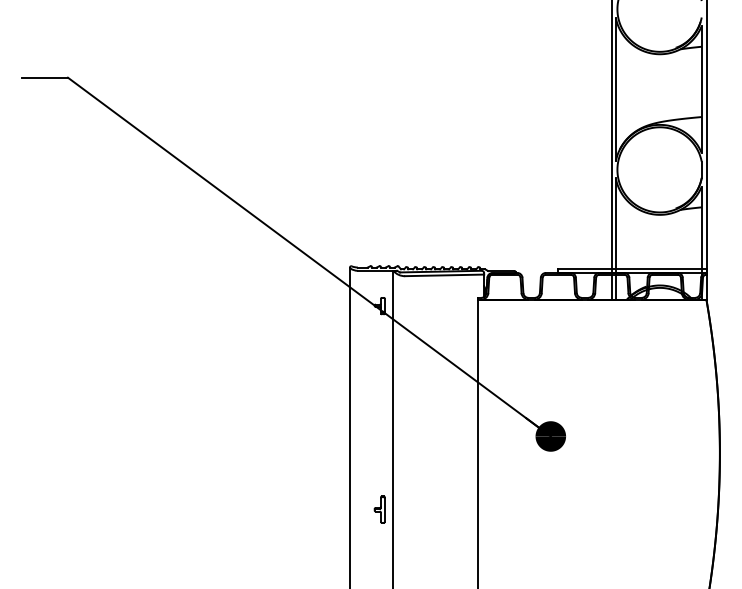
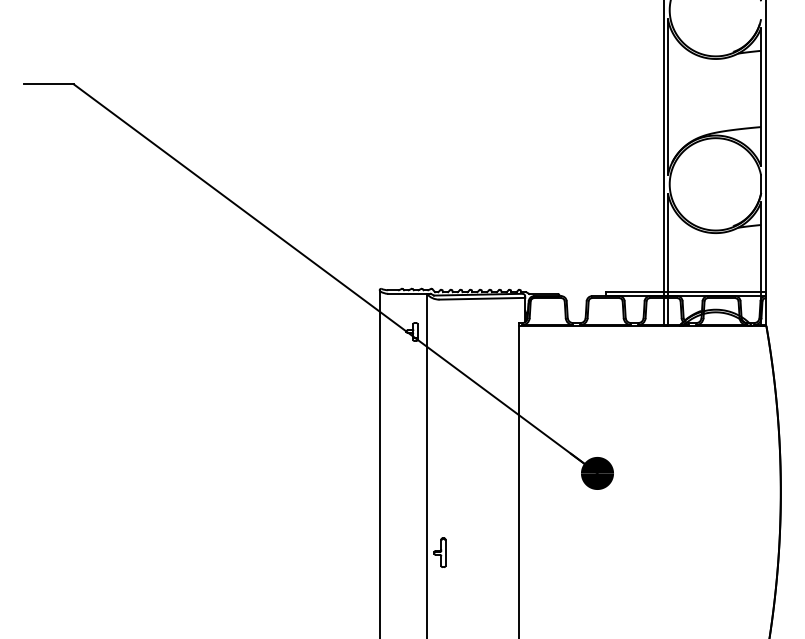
part: (379, 509) -> (439, 552), moved

